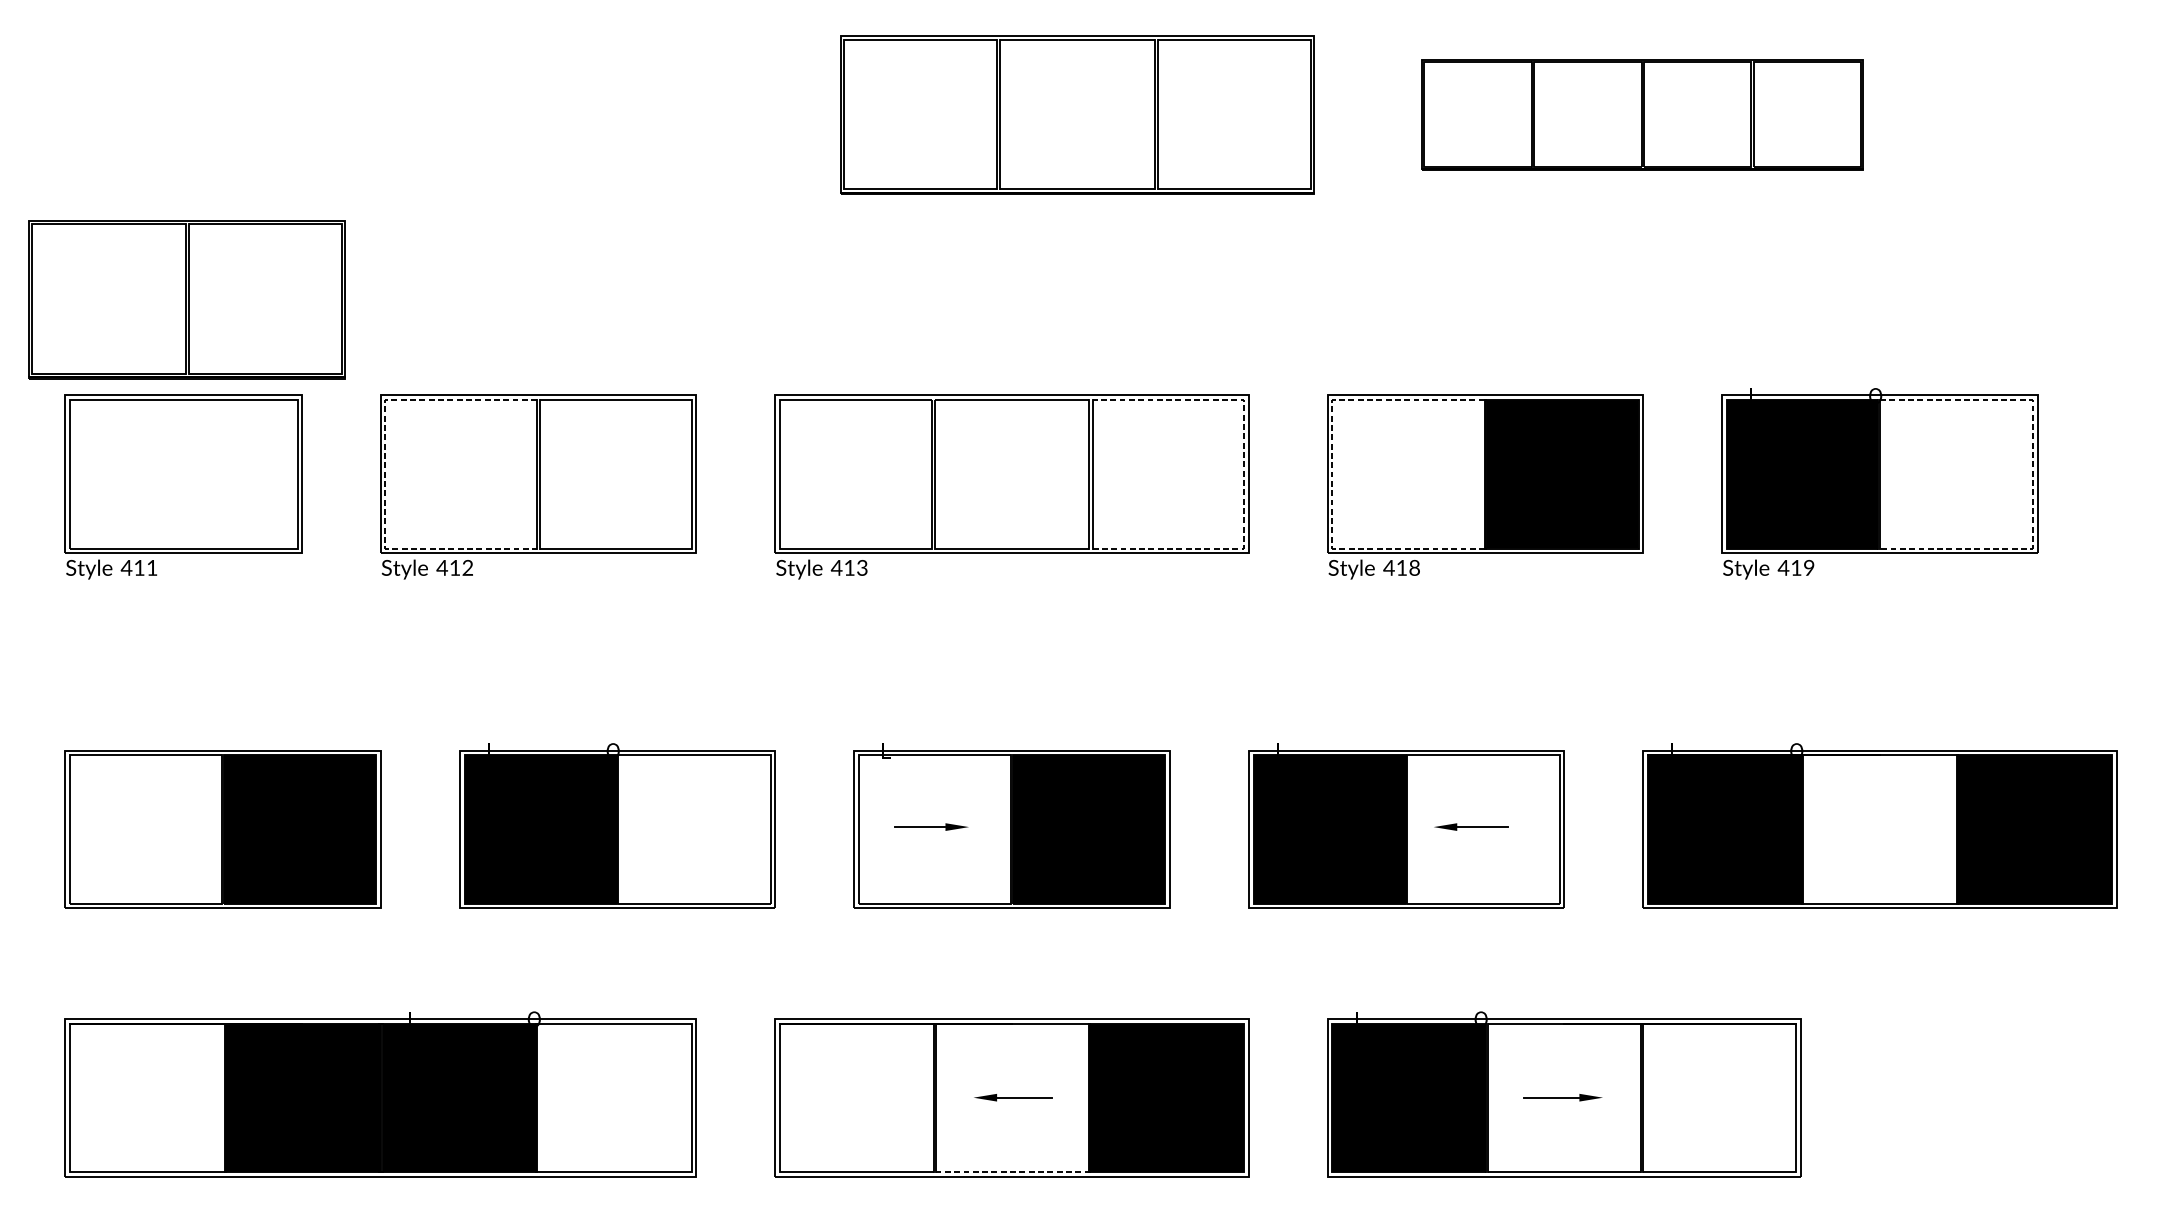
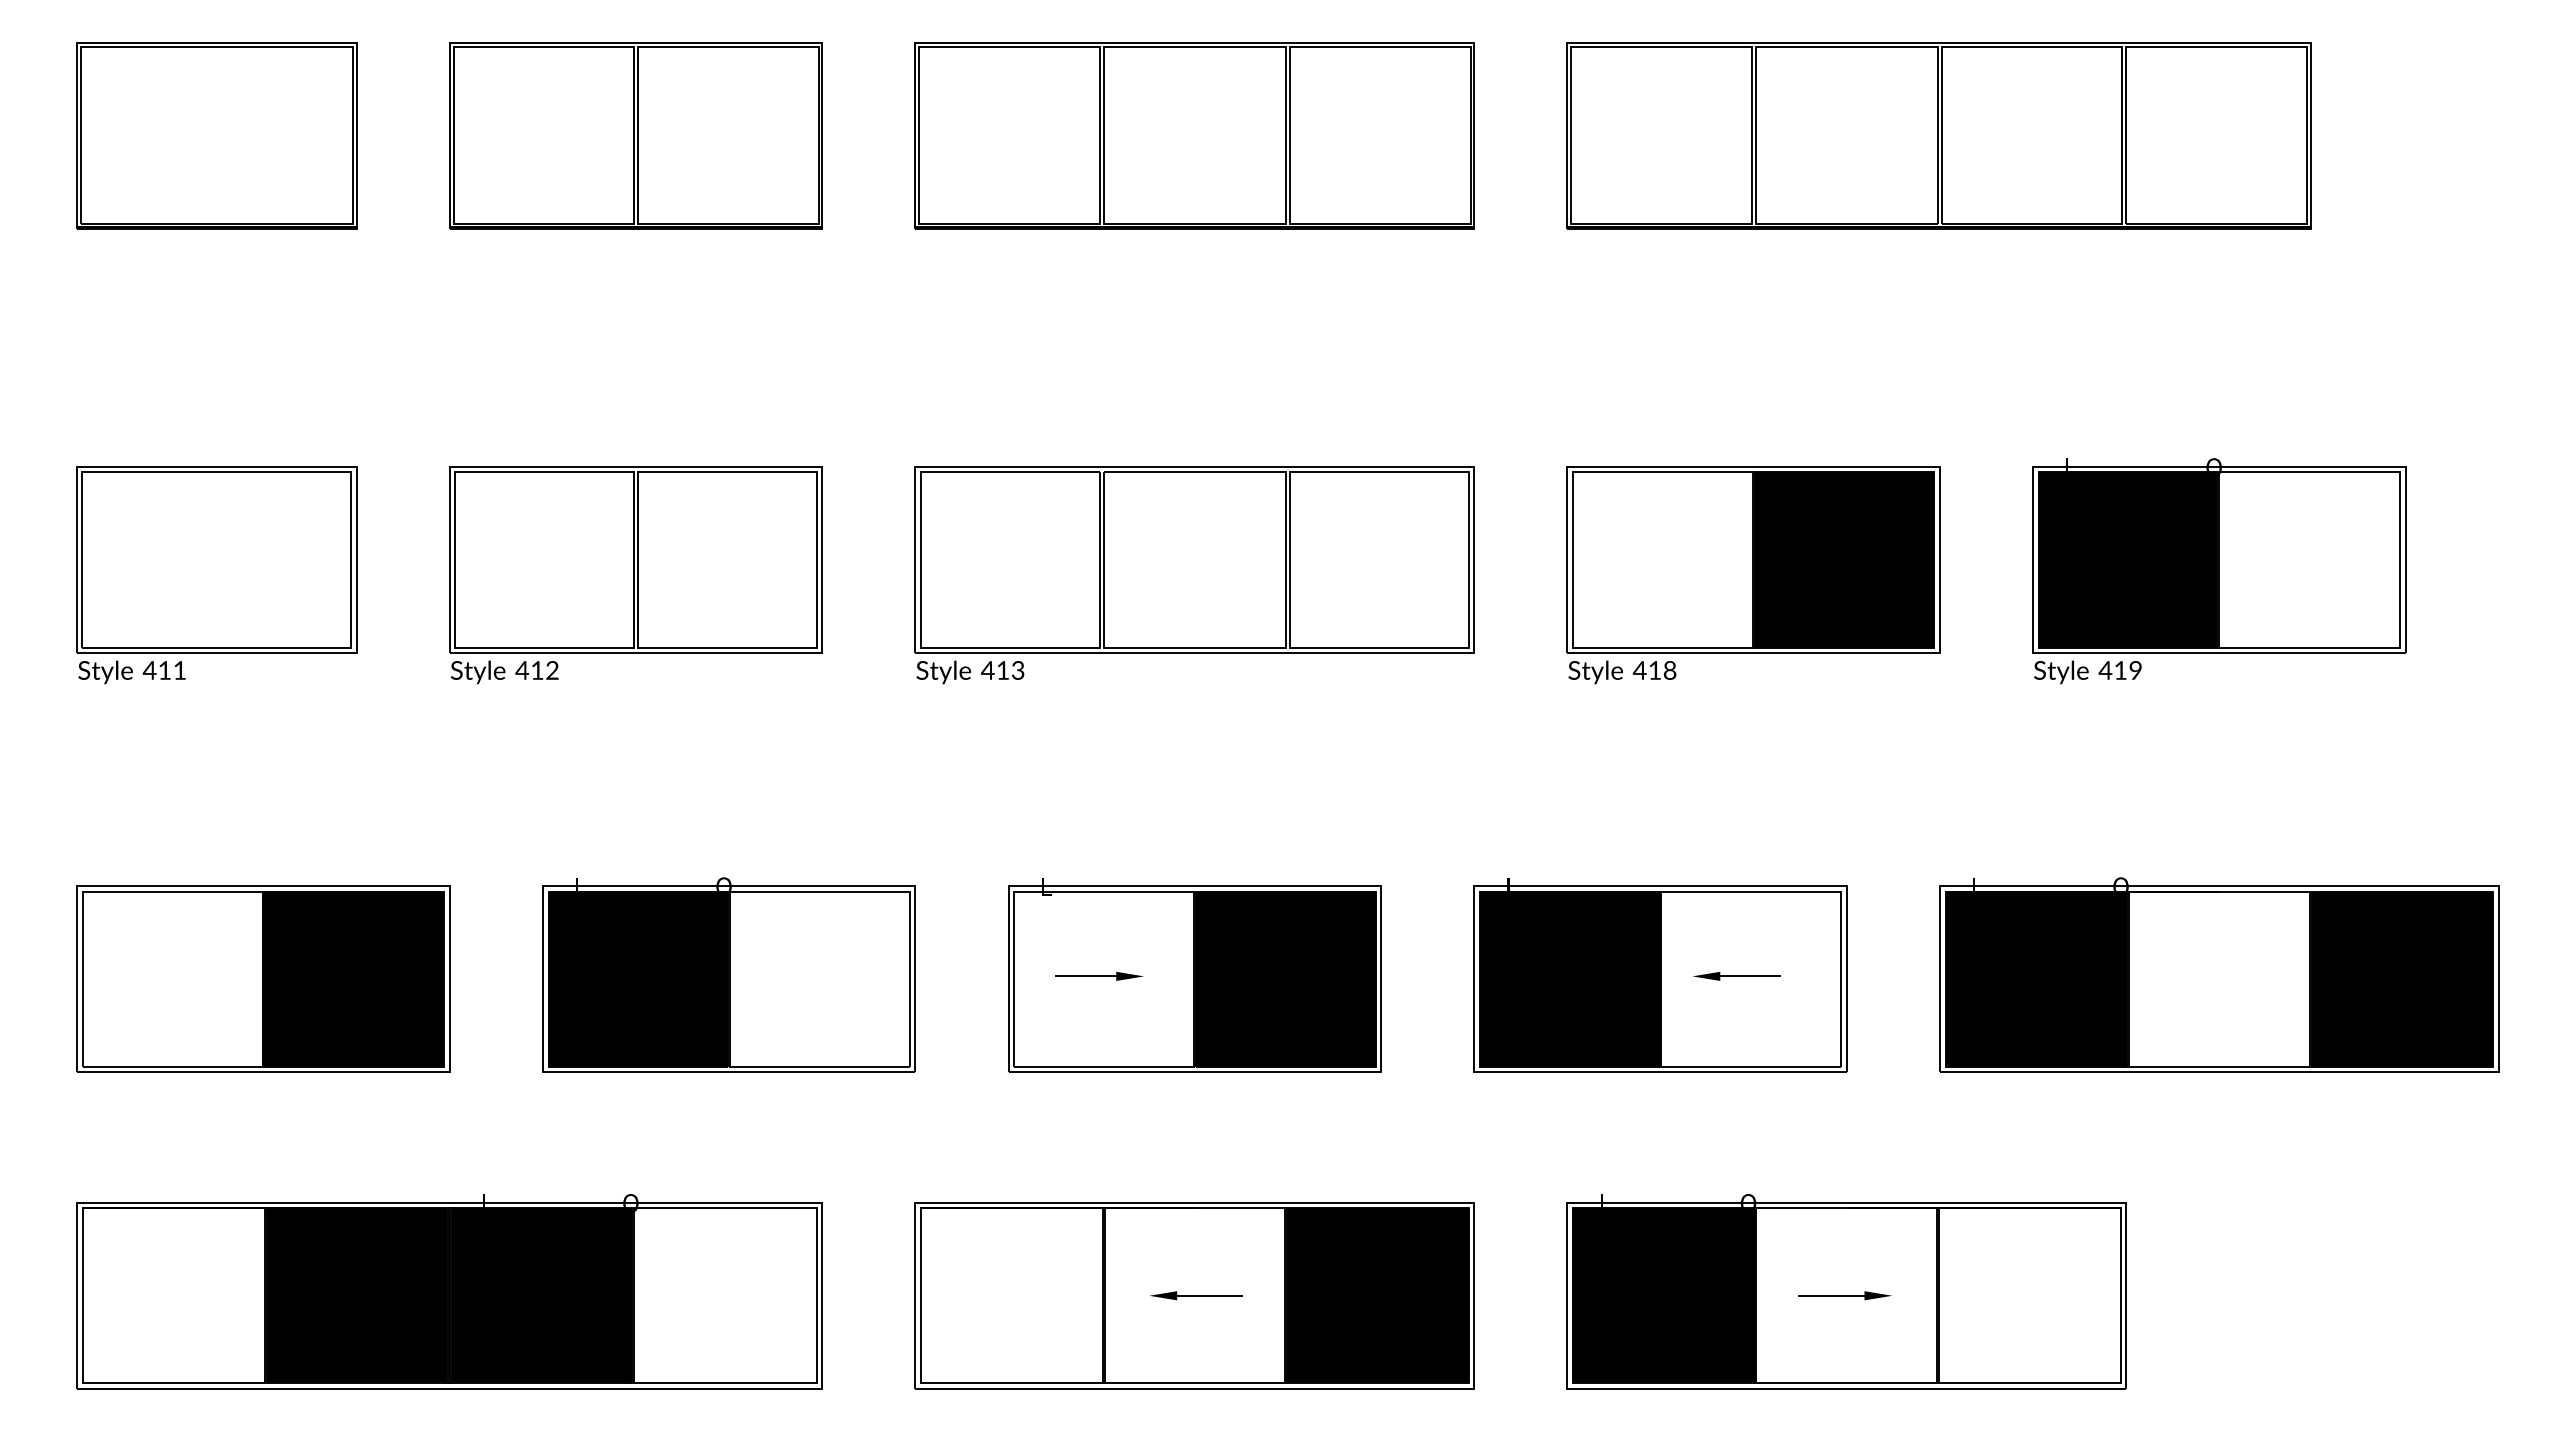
part: (183, 114) -> (216, 135), added
part: (1077, 114) -> (1194, 135), moved
part: (1642, 114) -> (1938, 135), size x1.43
part: (186, 299) -> (635, 135), moved
line: (385, 473) -> (455, 559), dashed -> solid
line: (1244, 473) -> (1469, 559), dashed -> solid
line: (1332, 474) -> (1572, 560), dashed -> solid
line: (2032, 474) -> (2399, 560), dashed -> solid
line: (1012, 1172) -> (1195, 1383), dashed -> solid

